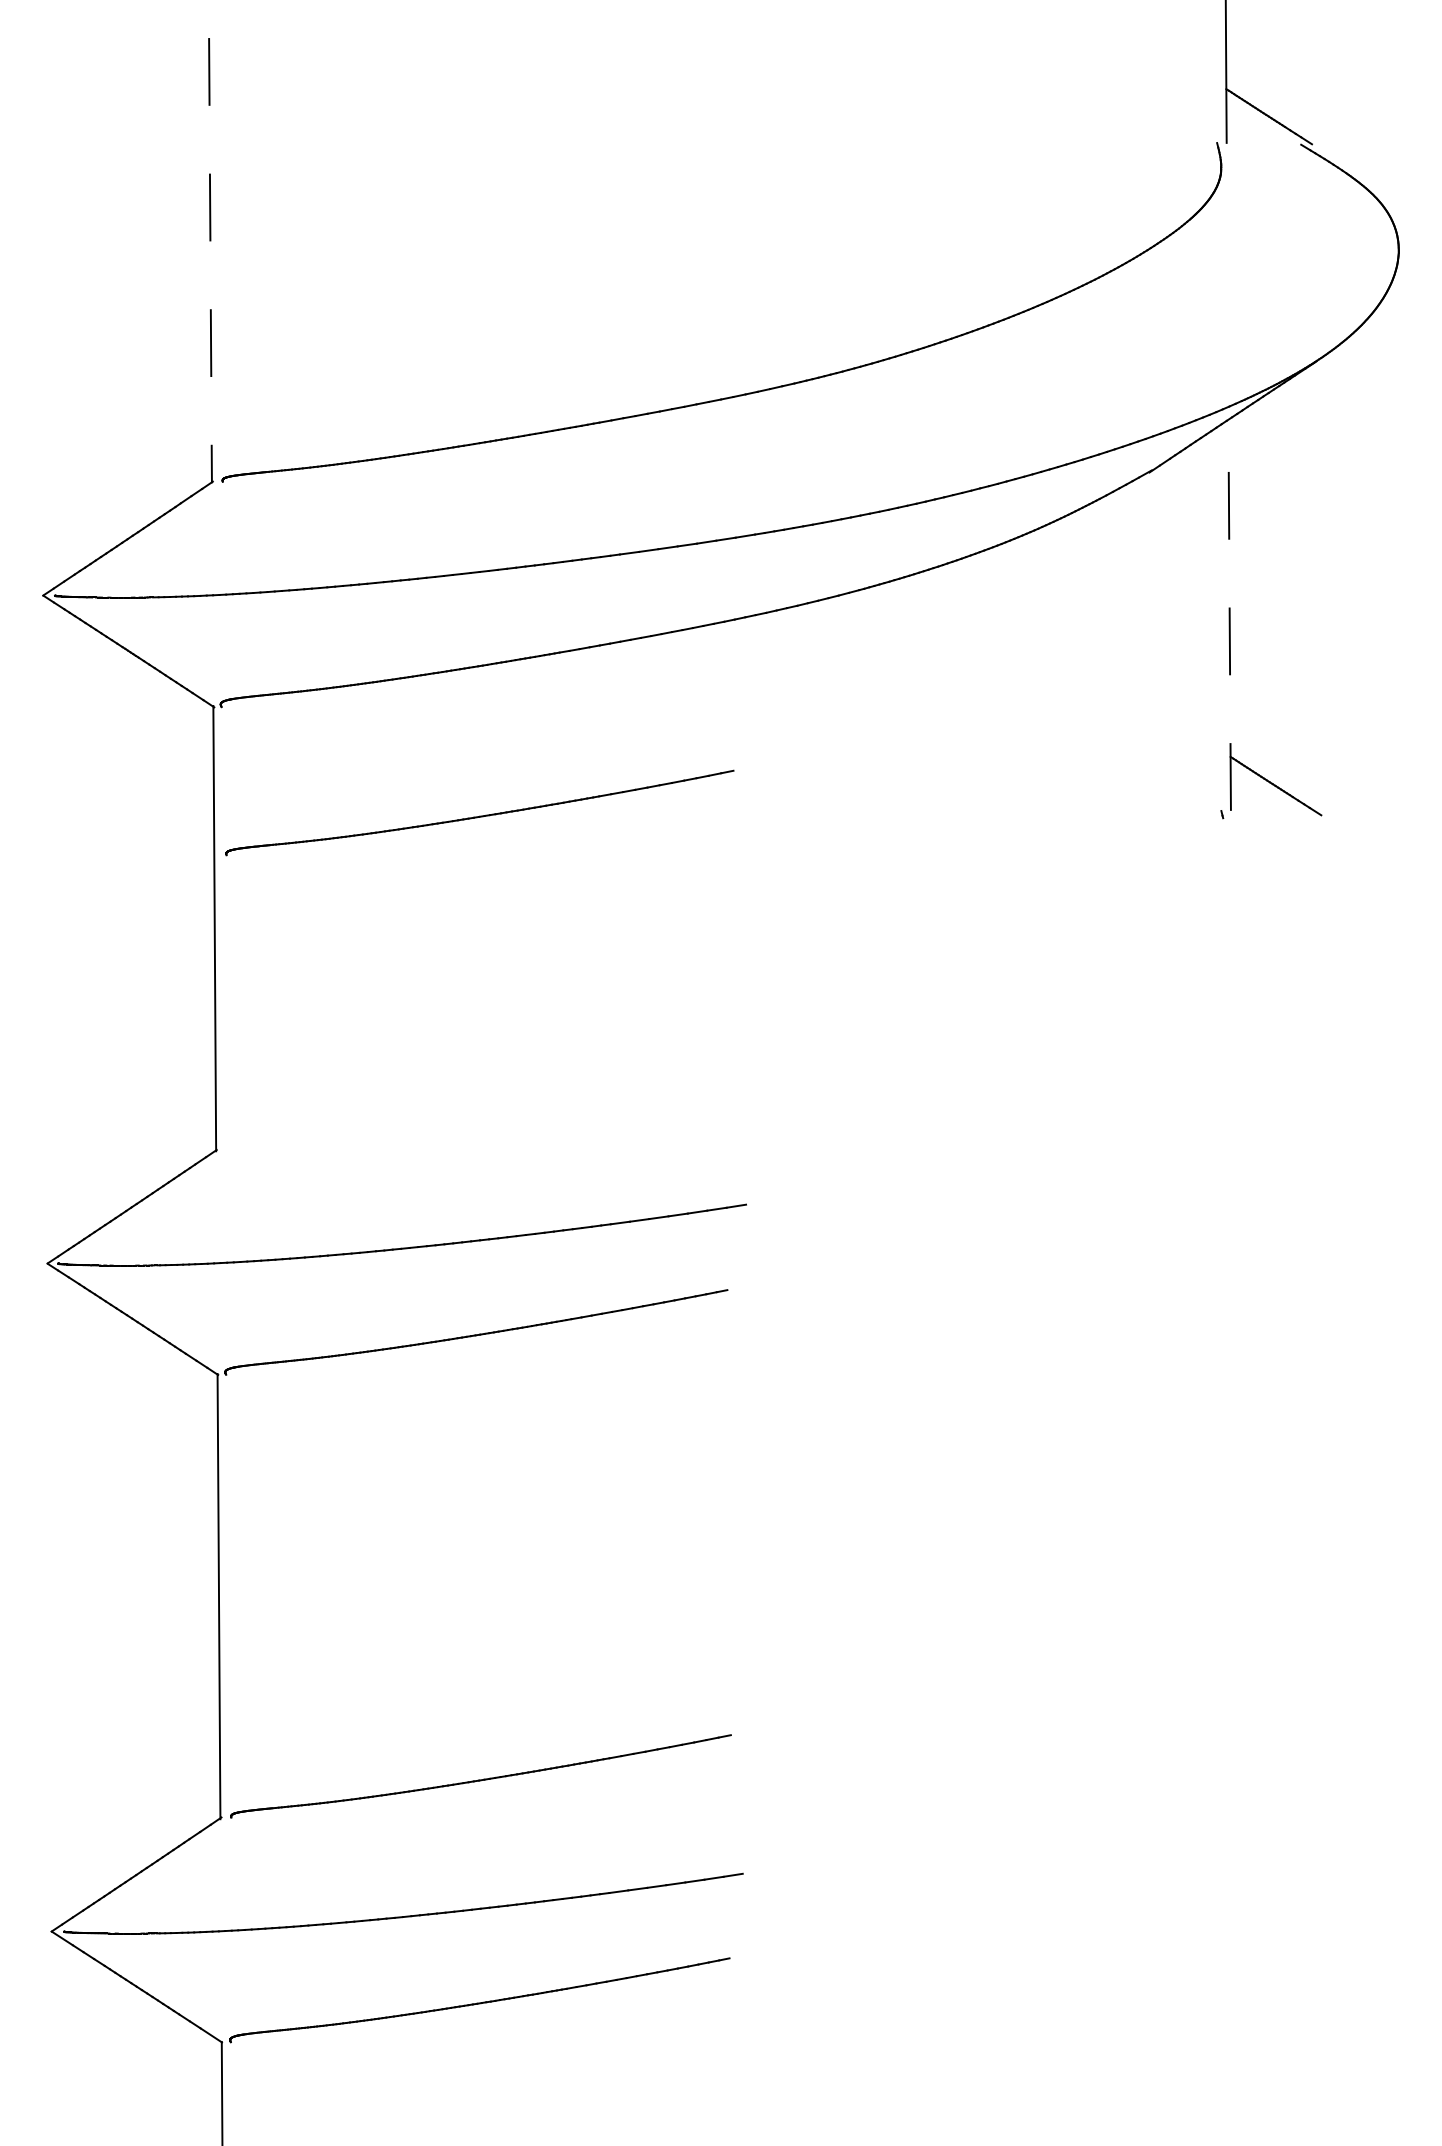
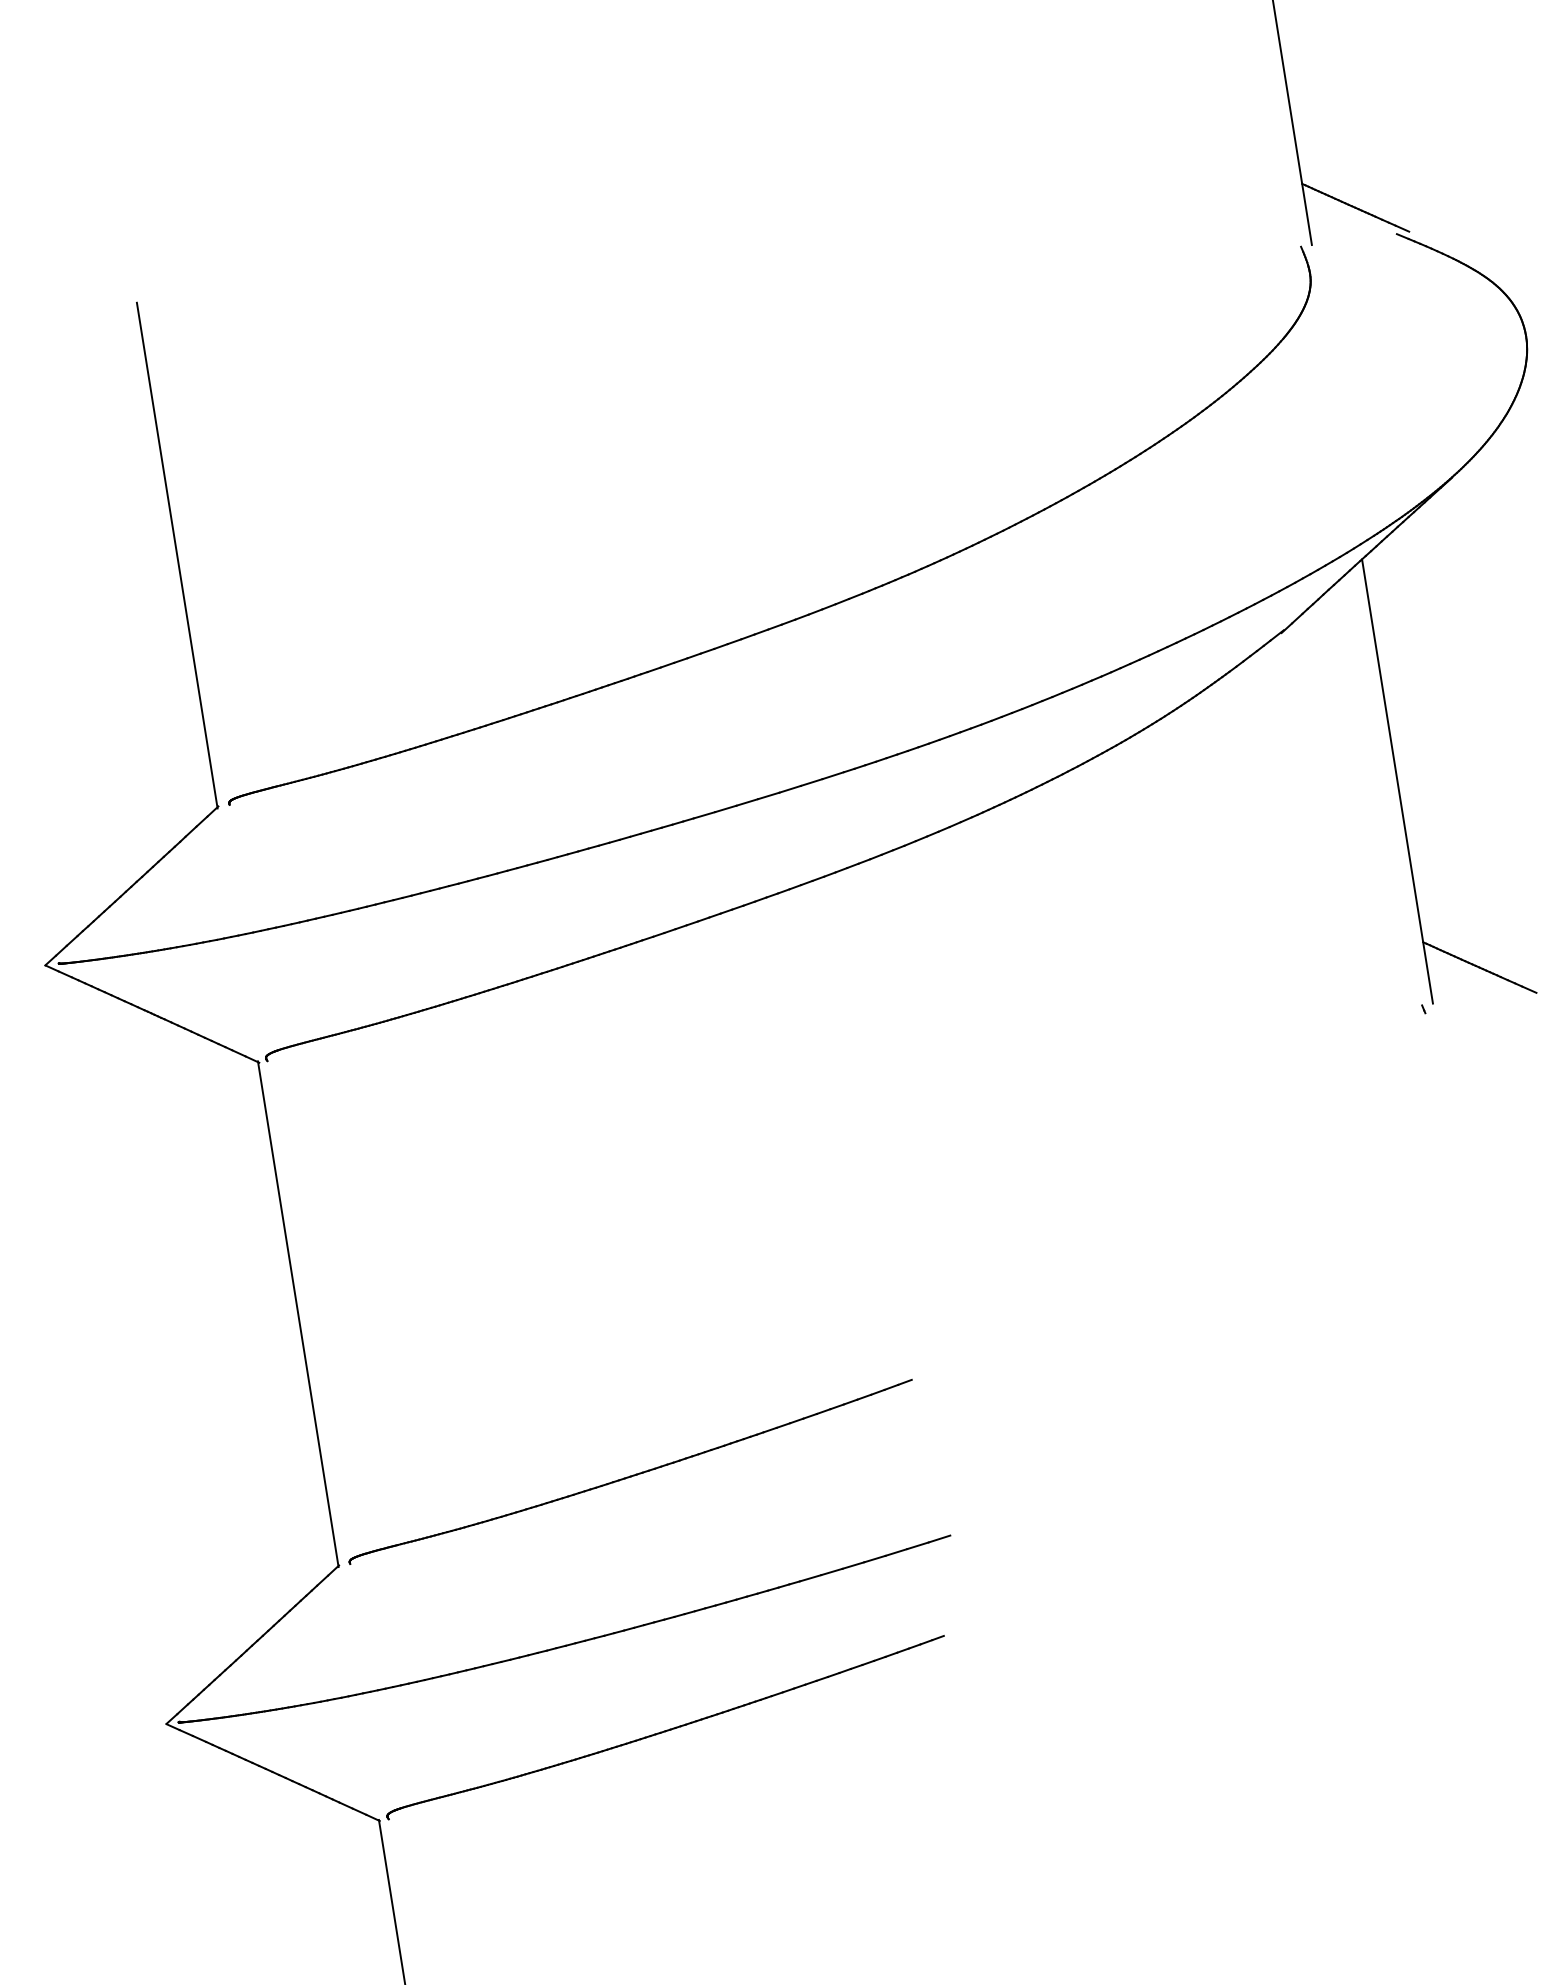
line: (210, 260) -> (177, 555), dashed -> solid
line: (1229, 615) -> (1397, 781), dashed -> solid
part: (479, 812) -> (630, 1471), moved

